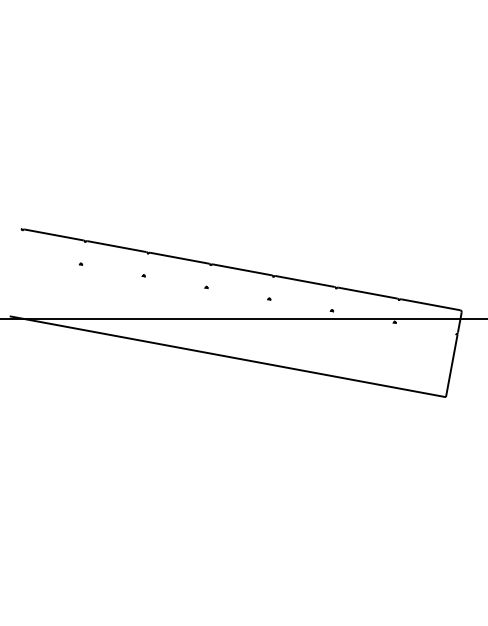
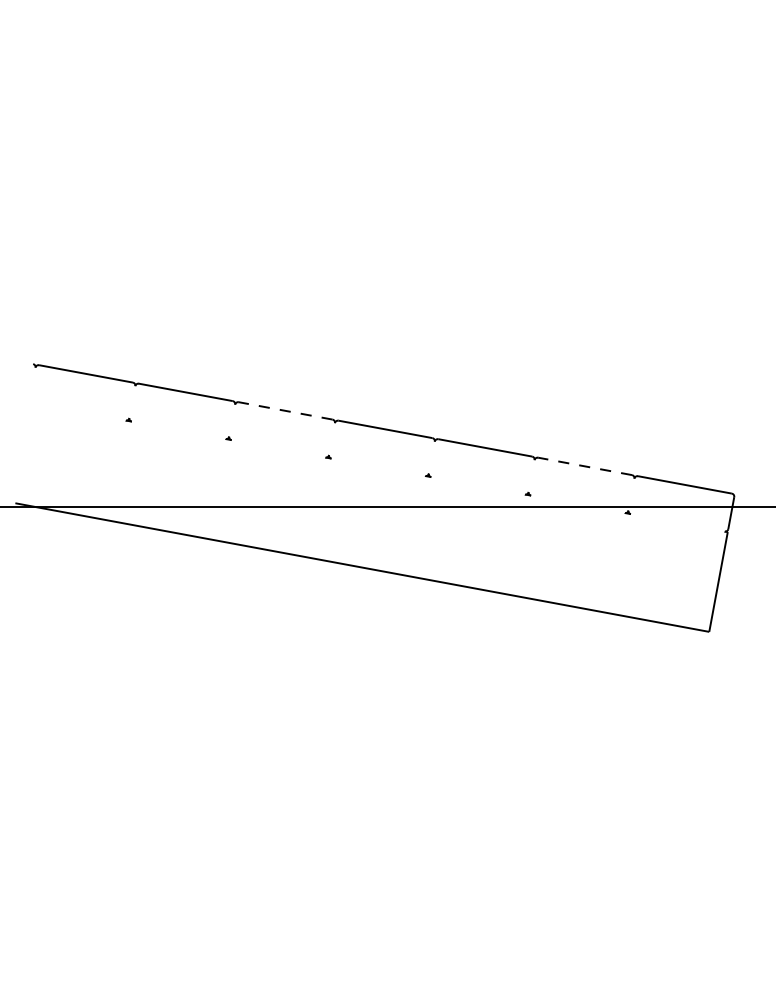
line: (179, 258) -> (285, 411), solid -> dashed
line: (367, 293) -> (584, 466), solid -> dashed

